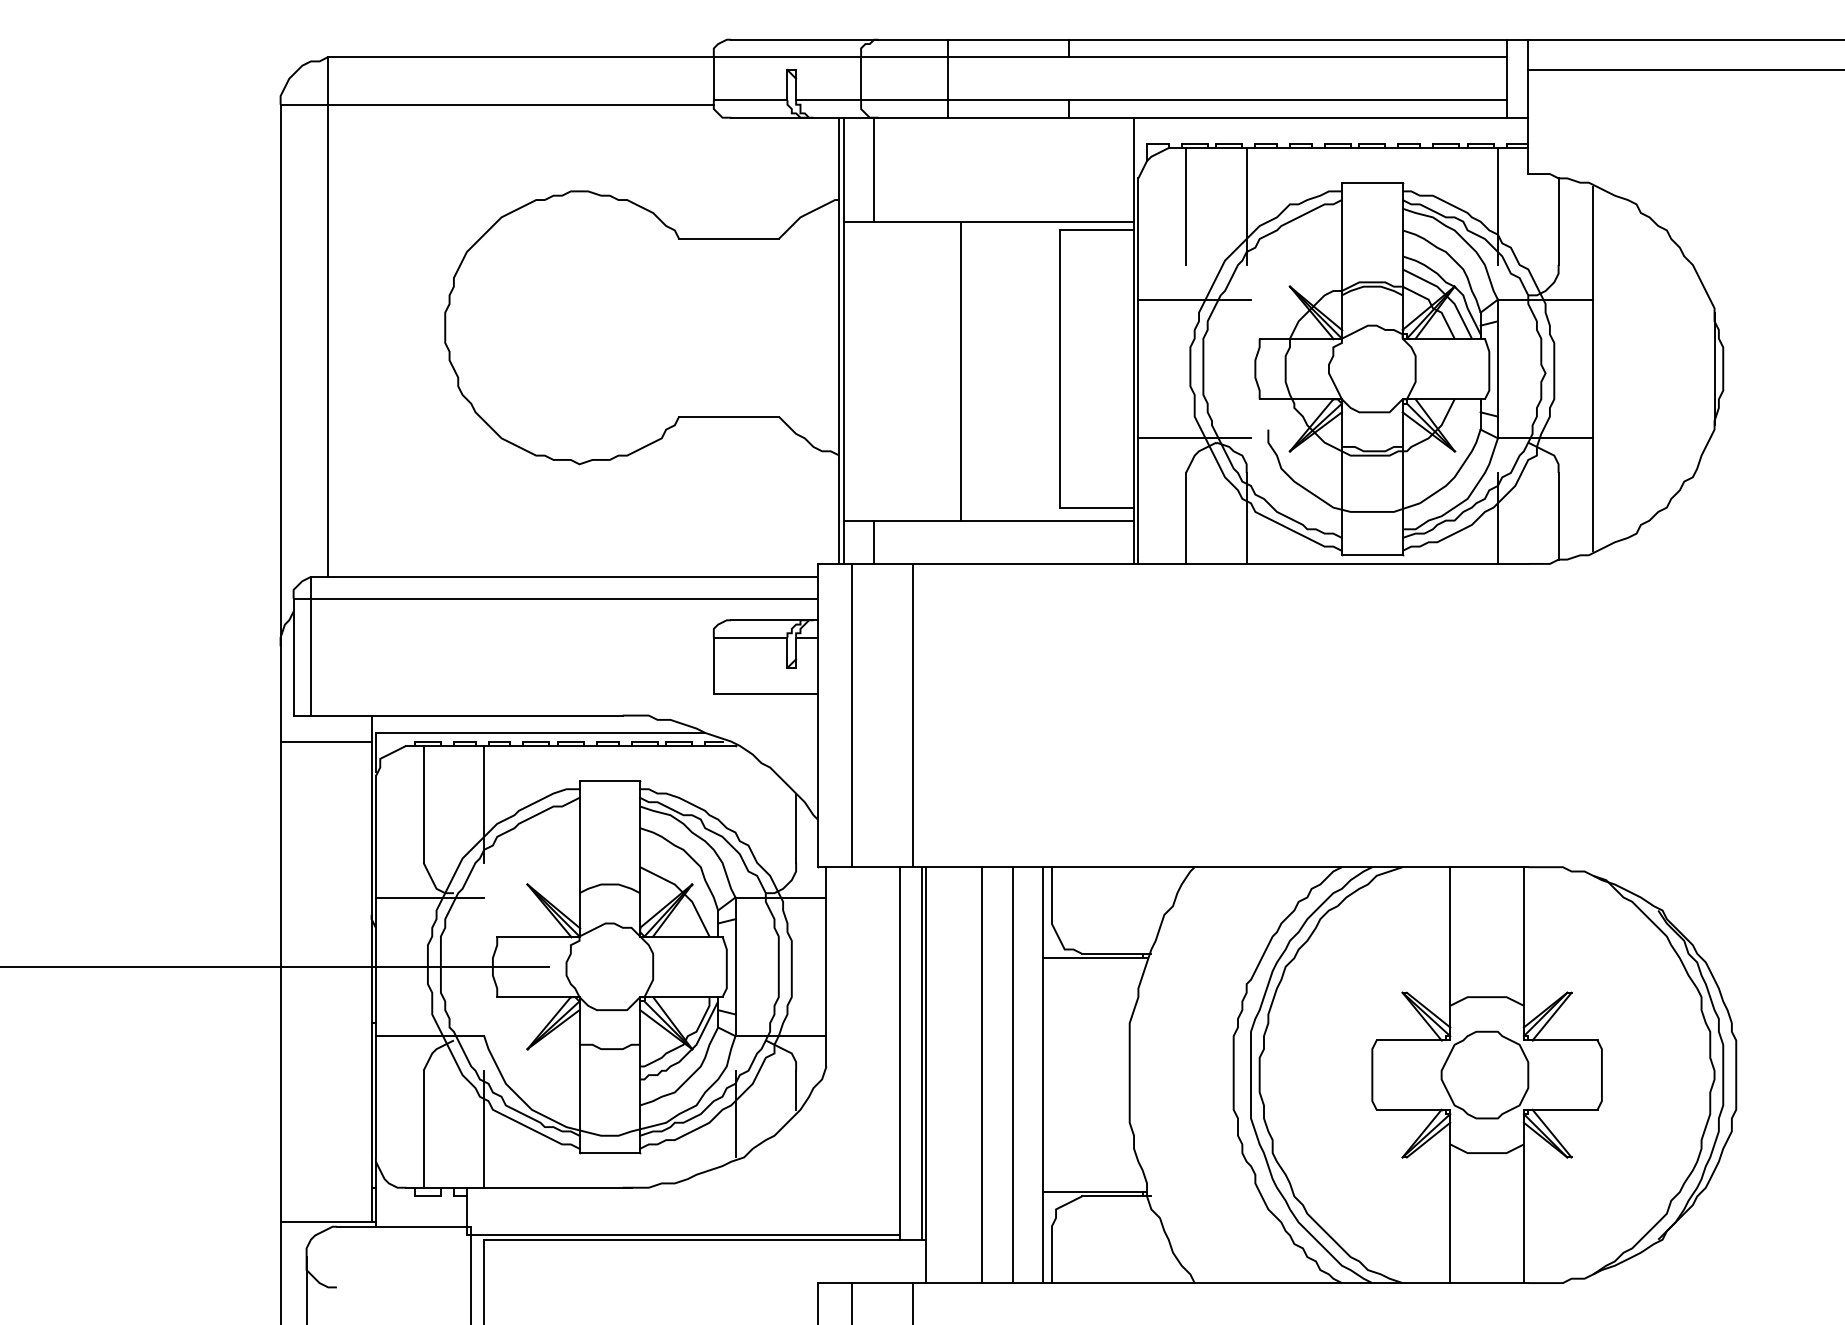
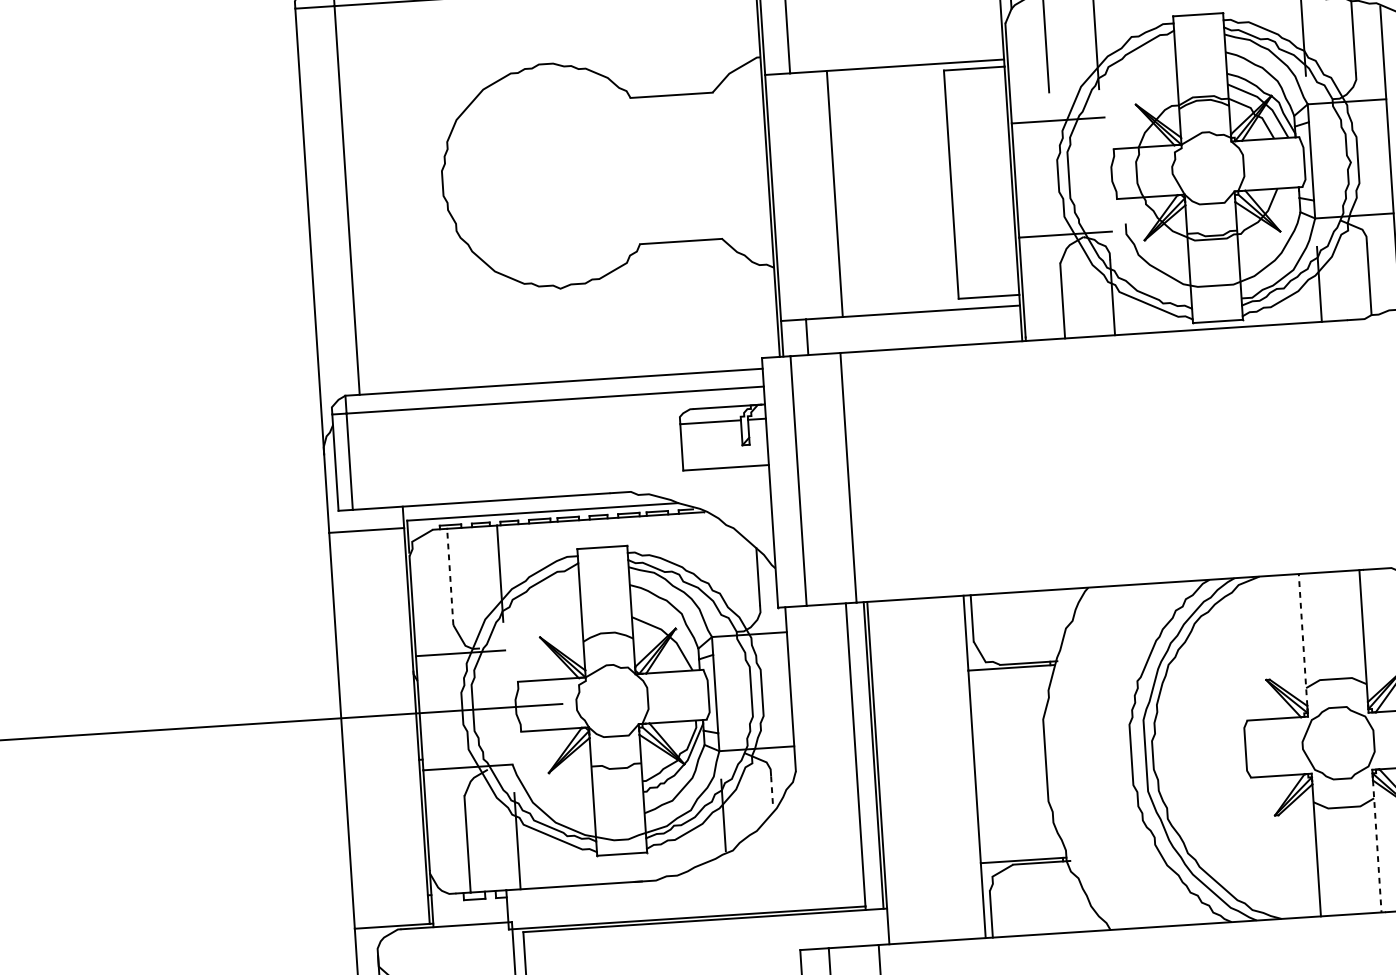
line: (960, 370) -> (834, 193), moved
line: (423, 803) -> (450, 576), solid -> dashed
line: (1450, 946) -> (1303, 639), solid -> dashed
line: (982, 1075) -> (924, 770), removed
line: (1012, 1075) -> (949, 768), removed
line: (796, 1090) -> (772, 792), solid -> dashed
line: (1523, 1203) -> (1376, 846), solid -> dashed

